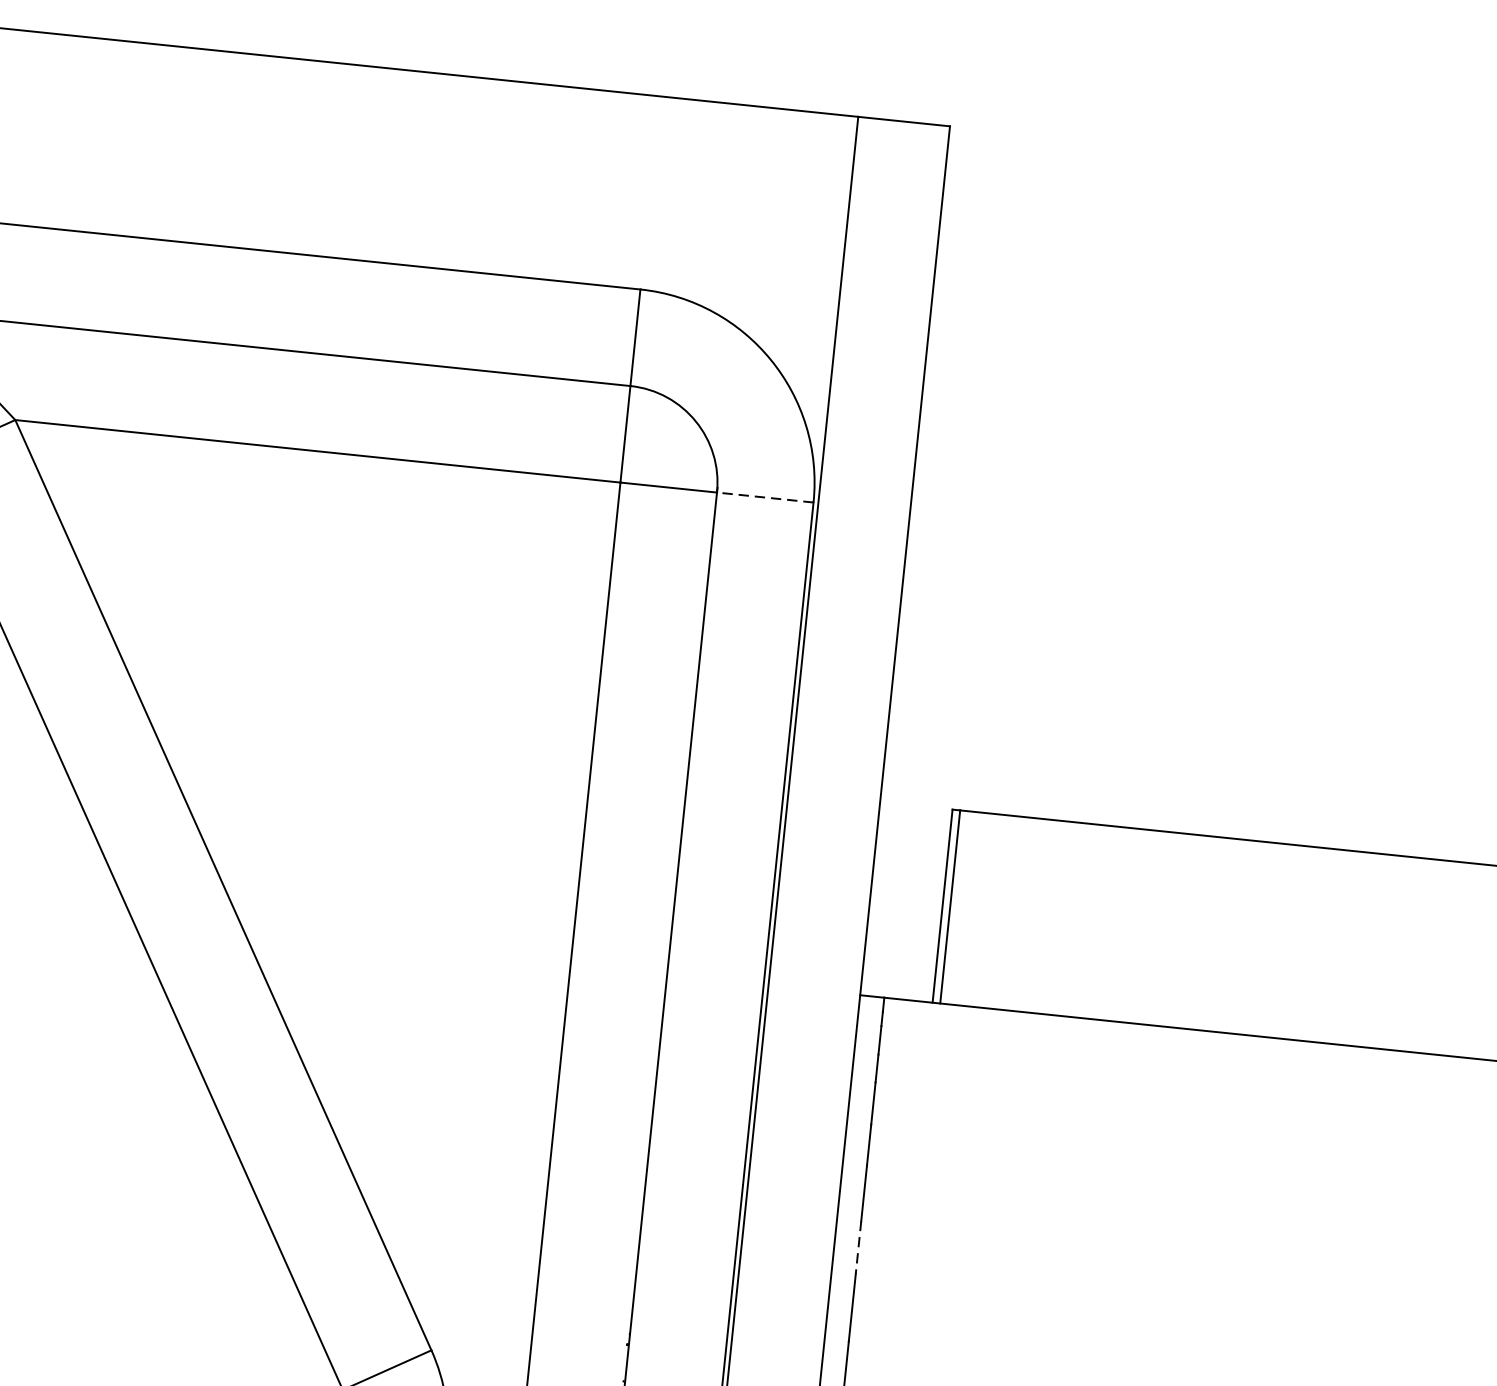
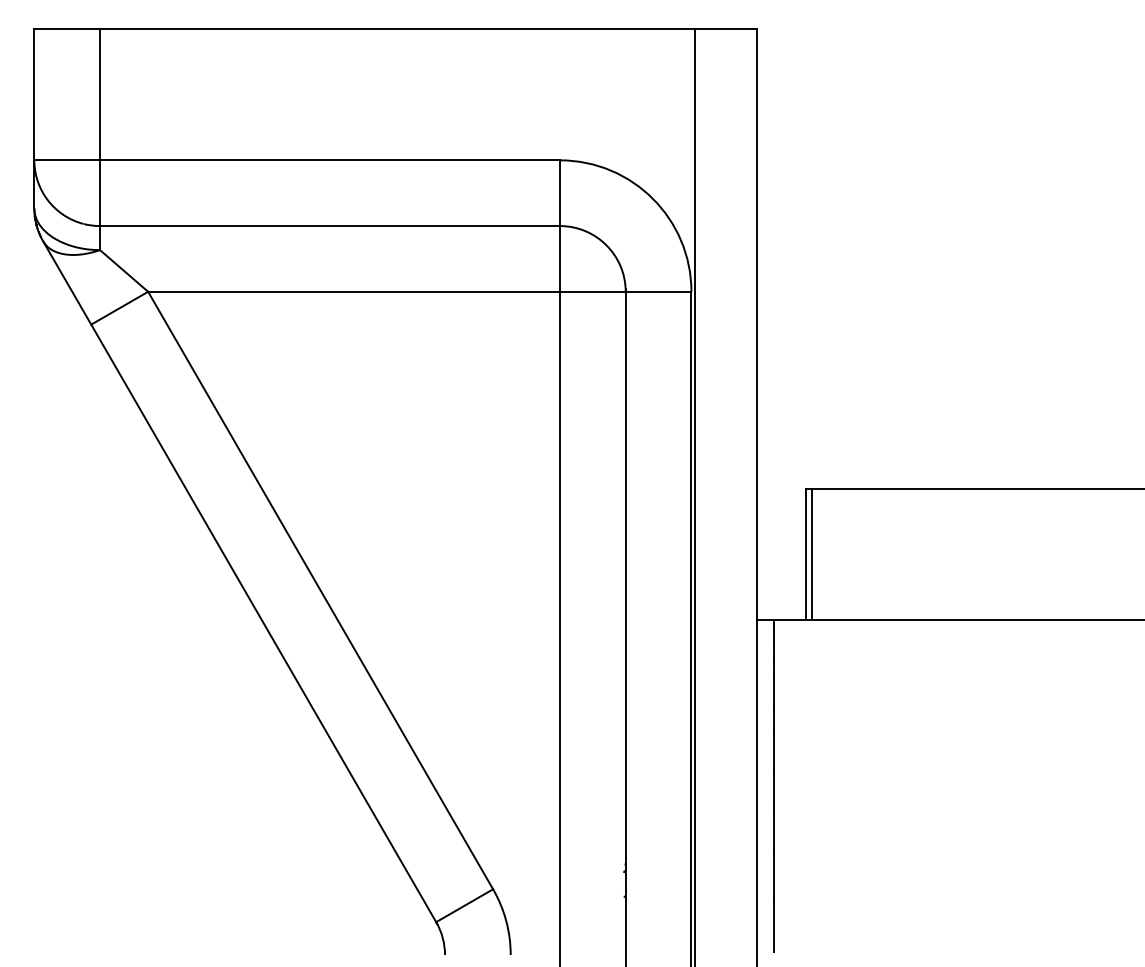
line: (765, 497) -> (658, 291), dashed -> solid
line: (858, 1247) -> (773, 790), dashed -> solid

